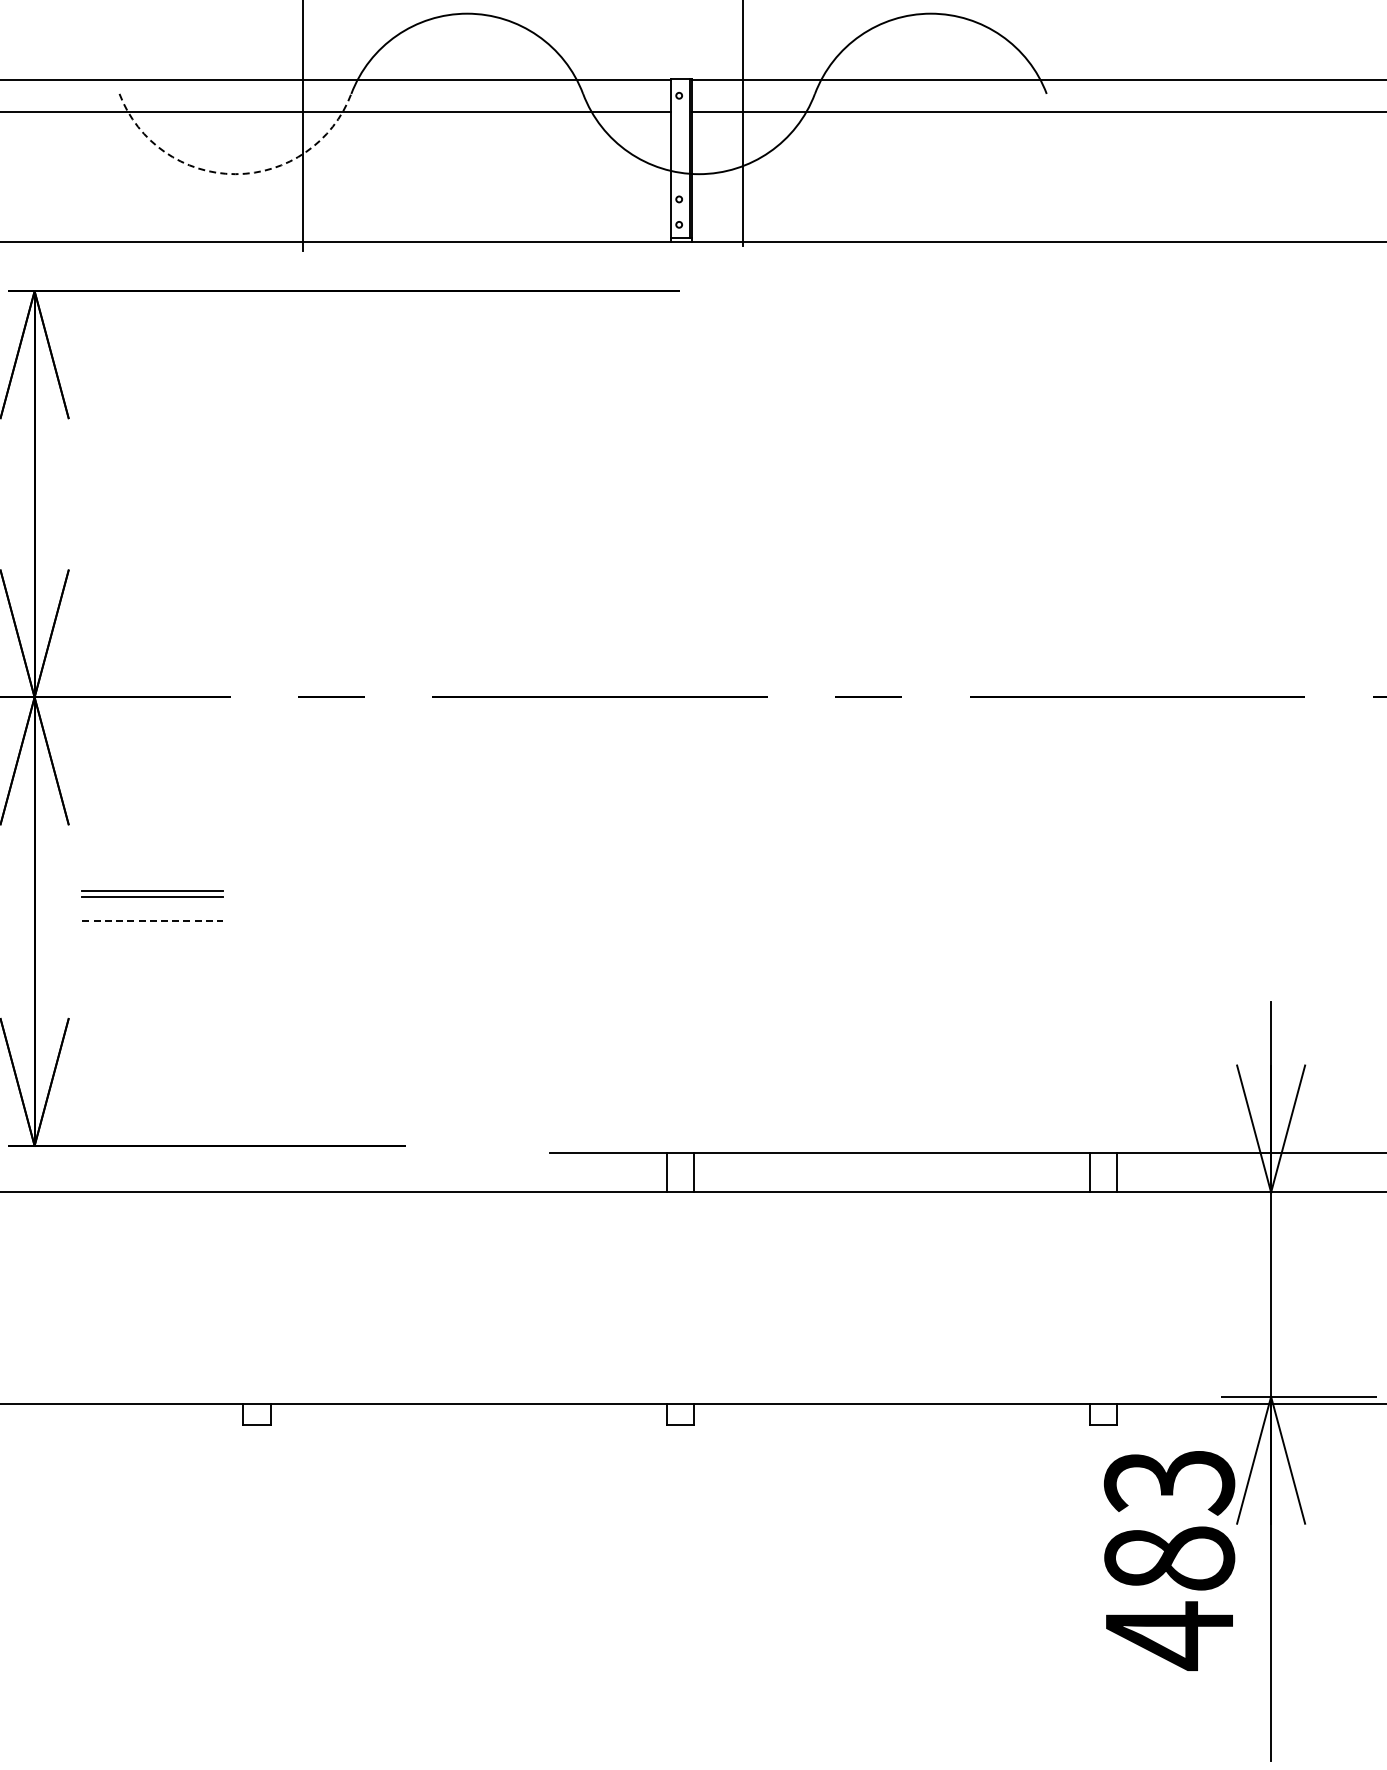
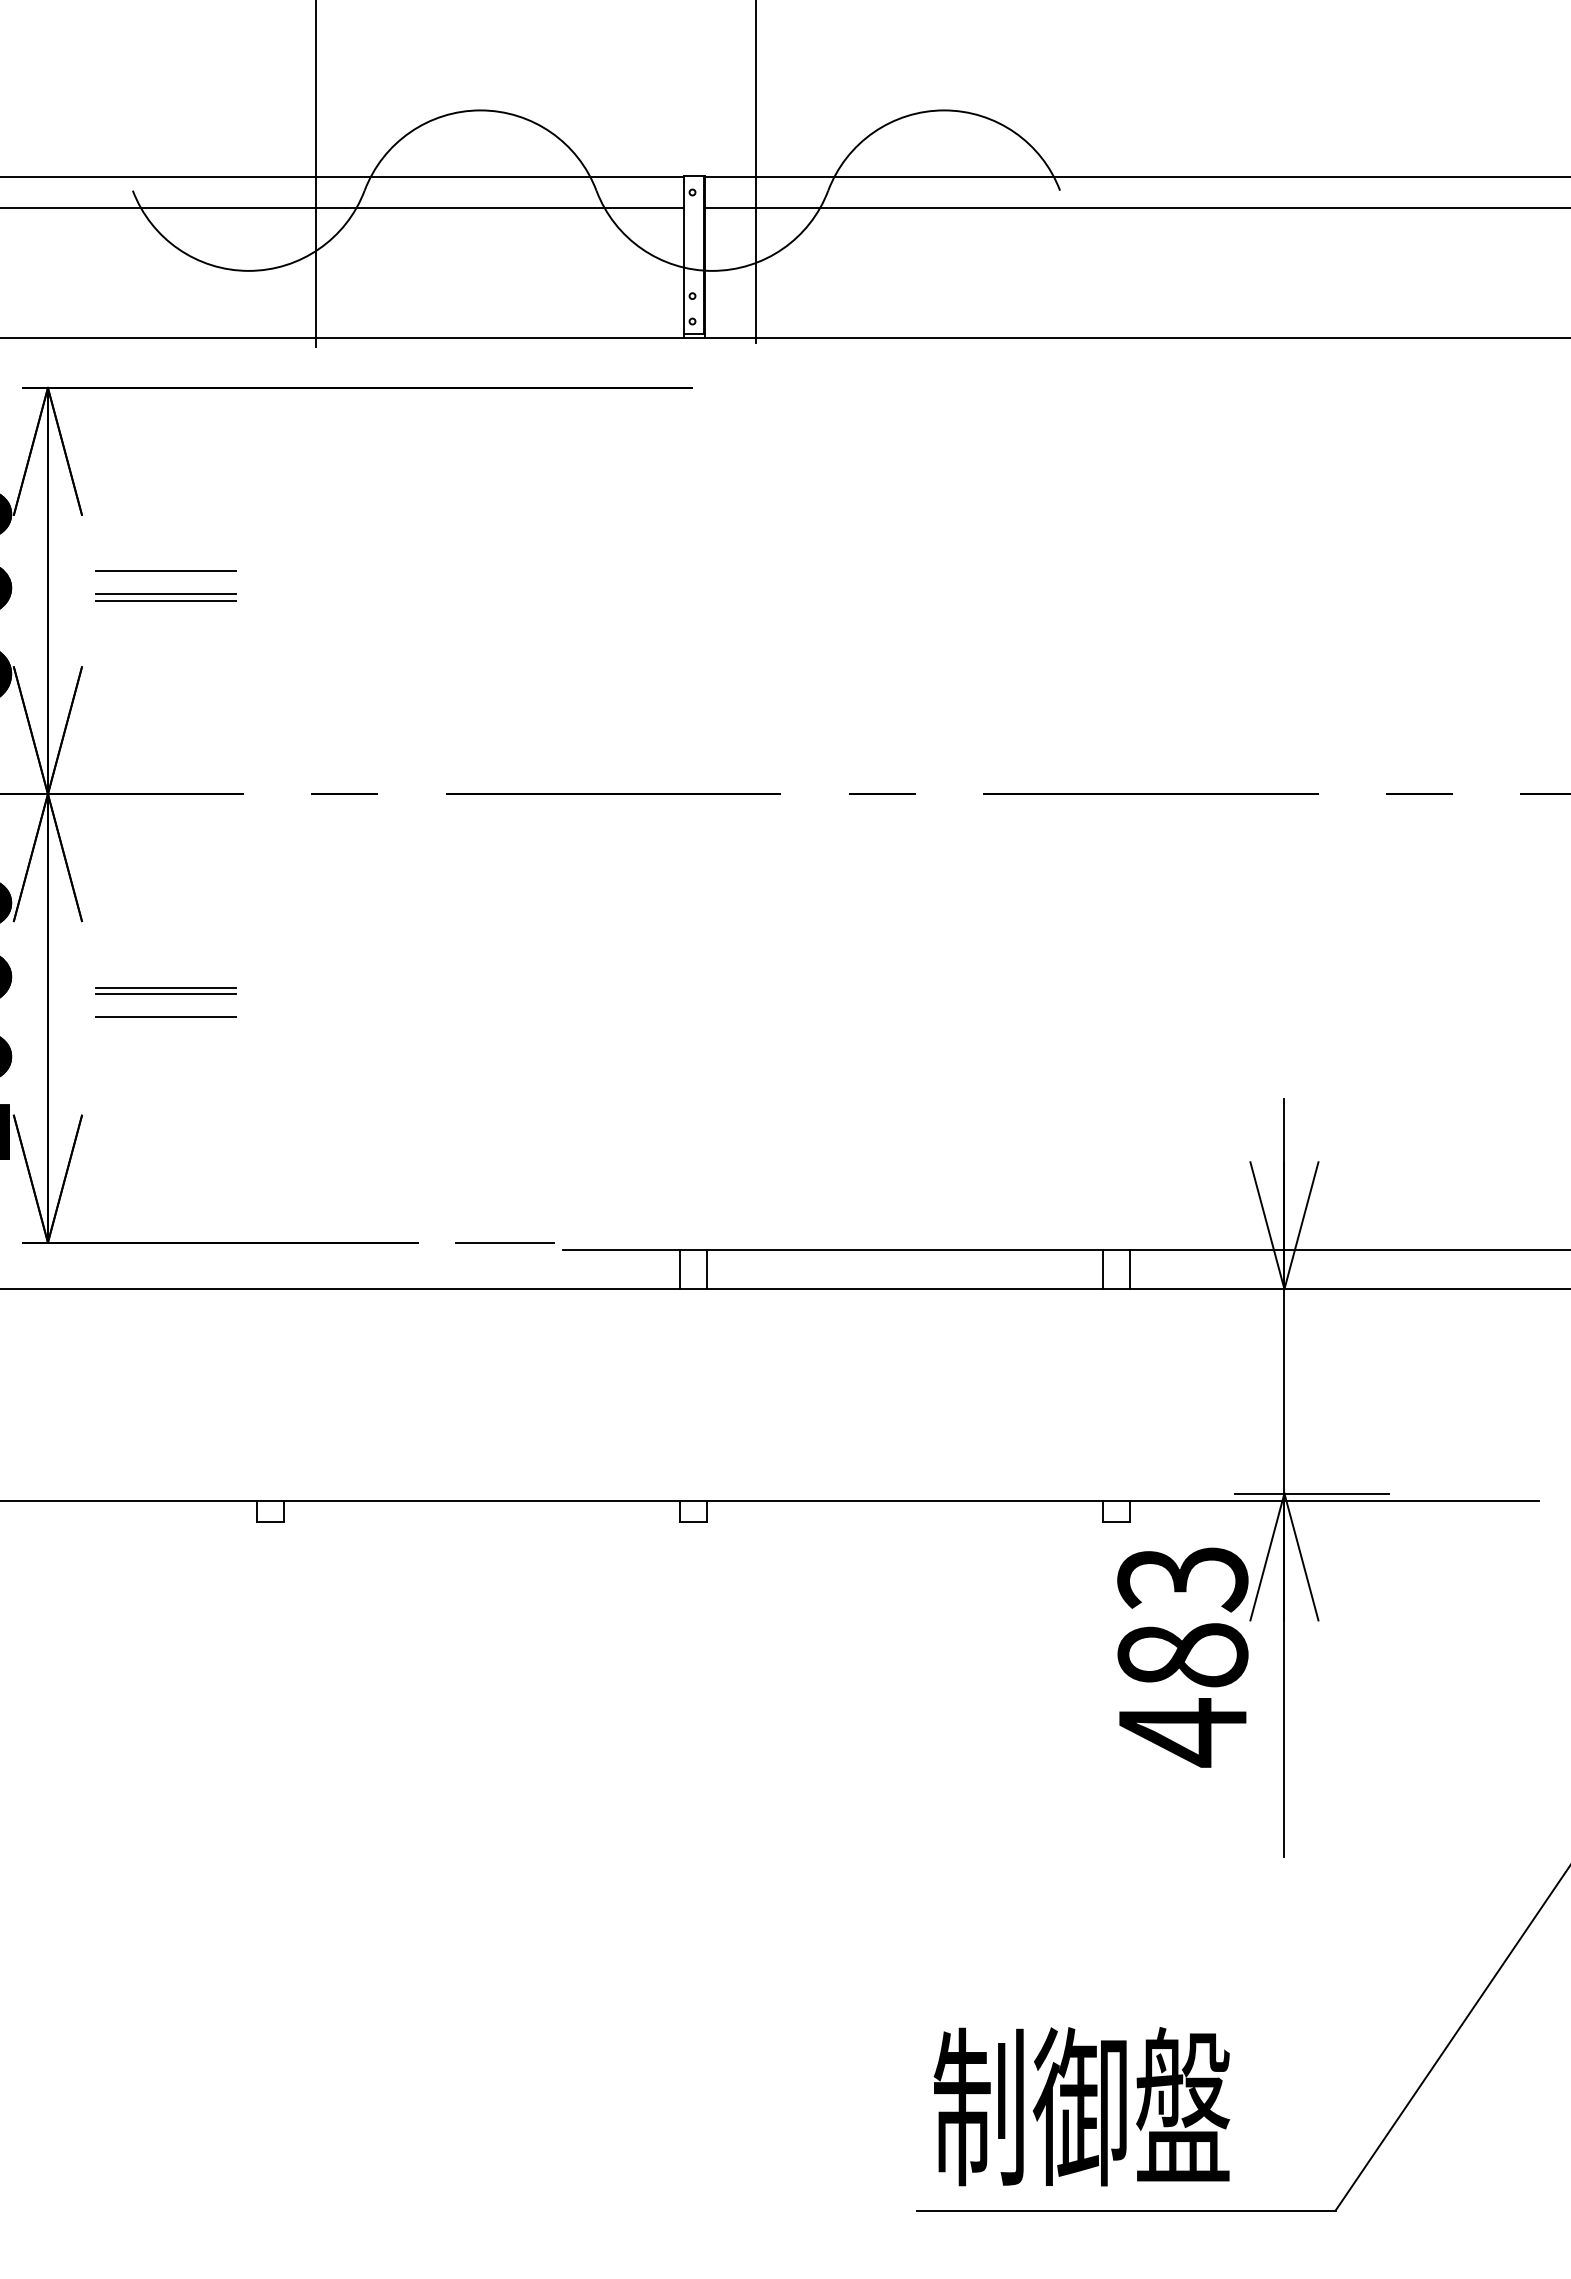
arc: (235, 173) -> (248, 270), dashed -> solid
line: (152, 473) -> (165, 570), added
line: (152, 497) -> (165, 594), added
line: (152, 503) -> (165, 600), added
line: (153, 920) -> (166, 1017), dashed -> solid
line: (491, 1145) -> (504, 1242), added

